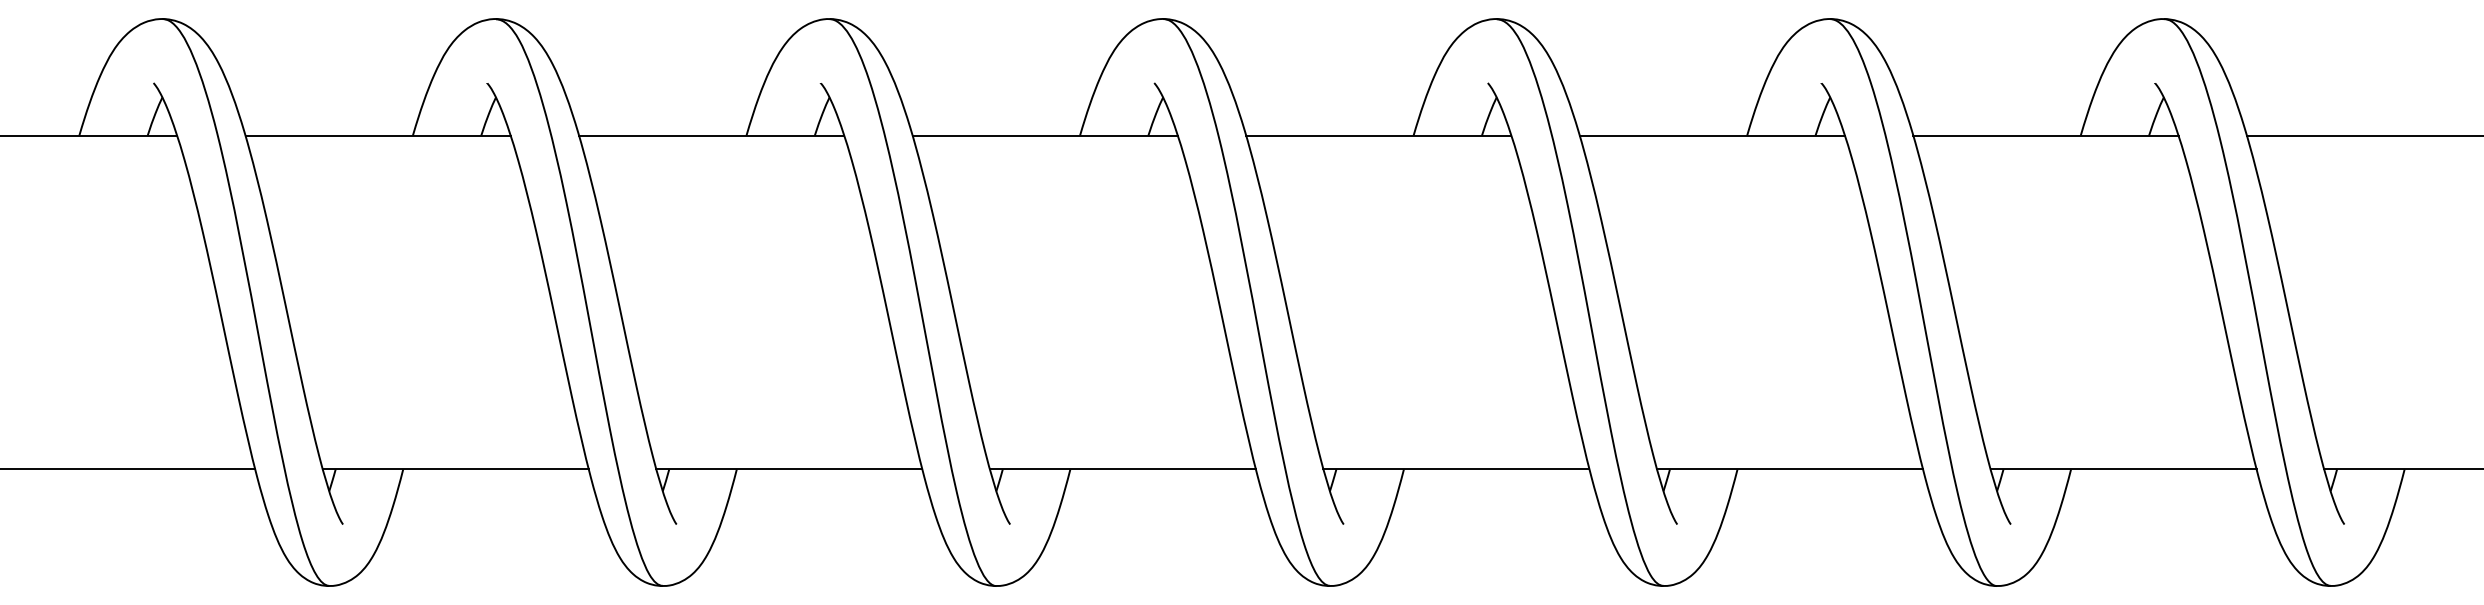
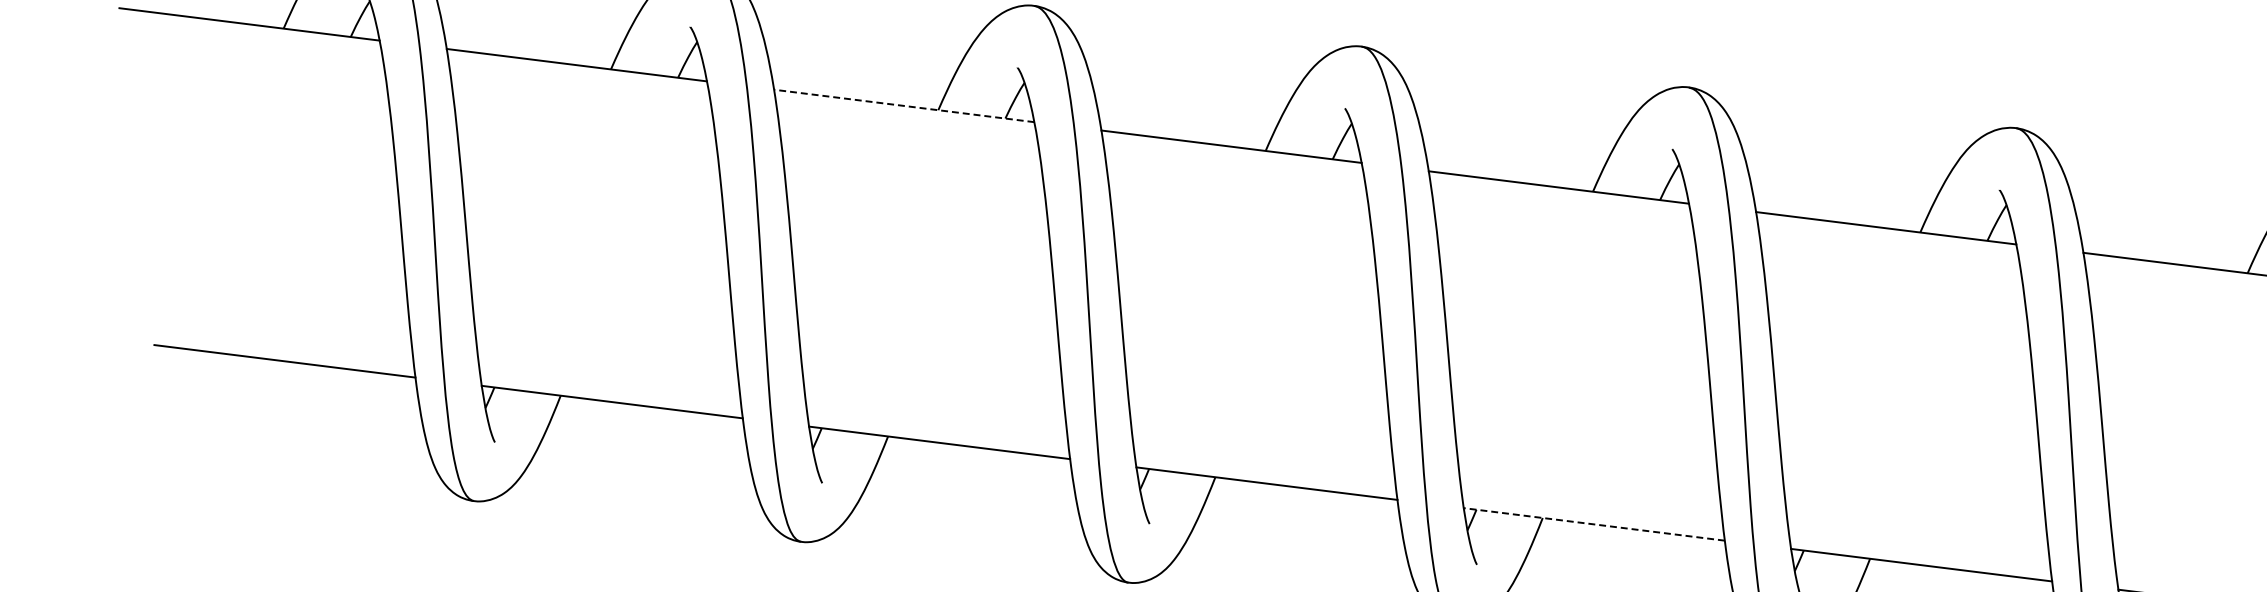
line: (711, 135) -> (904, 105), solid -> dashed
line: (1455, 469) -> (1593, 524), solid -> dashed

